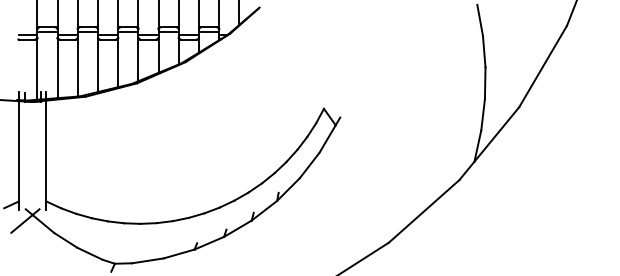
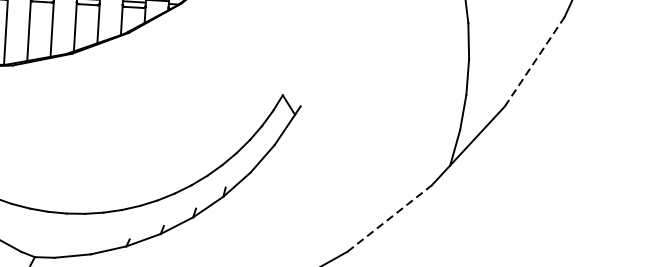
line: (543, 66) -> (535, 62), solid -> dashed
line: (424, 211) -> (390, 218), solid -> dashed

